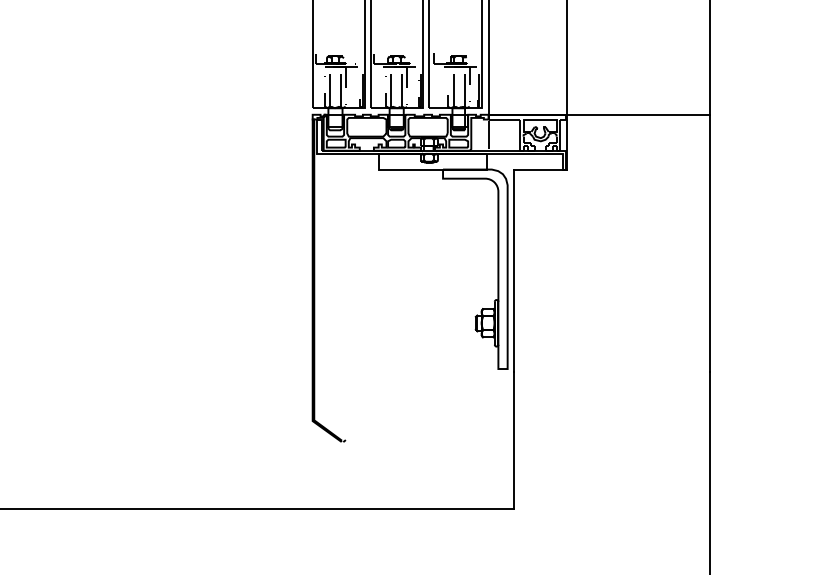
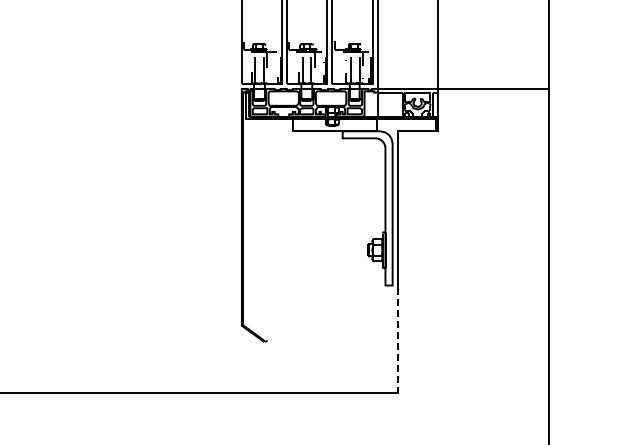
line: (513, 440) -> (397, 340), solid -> dashed

